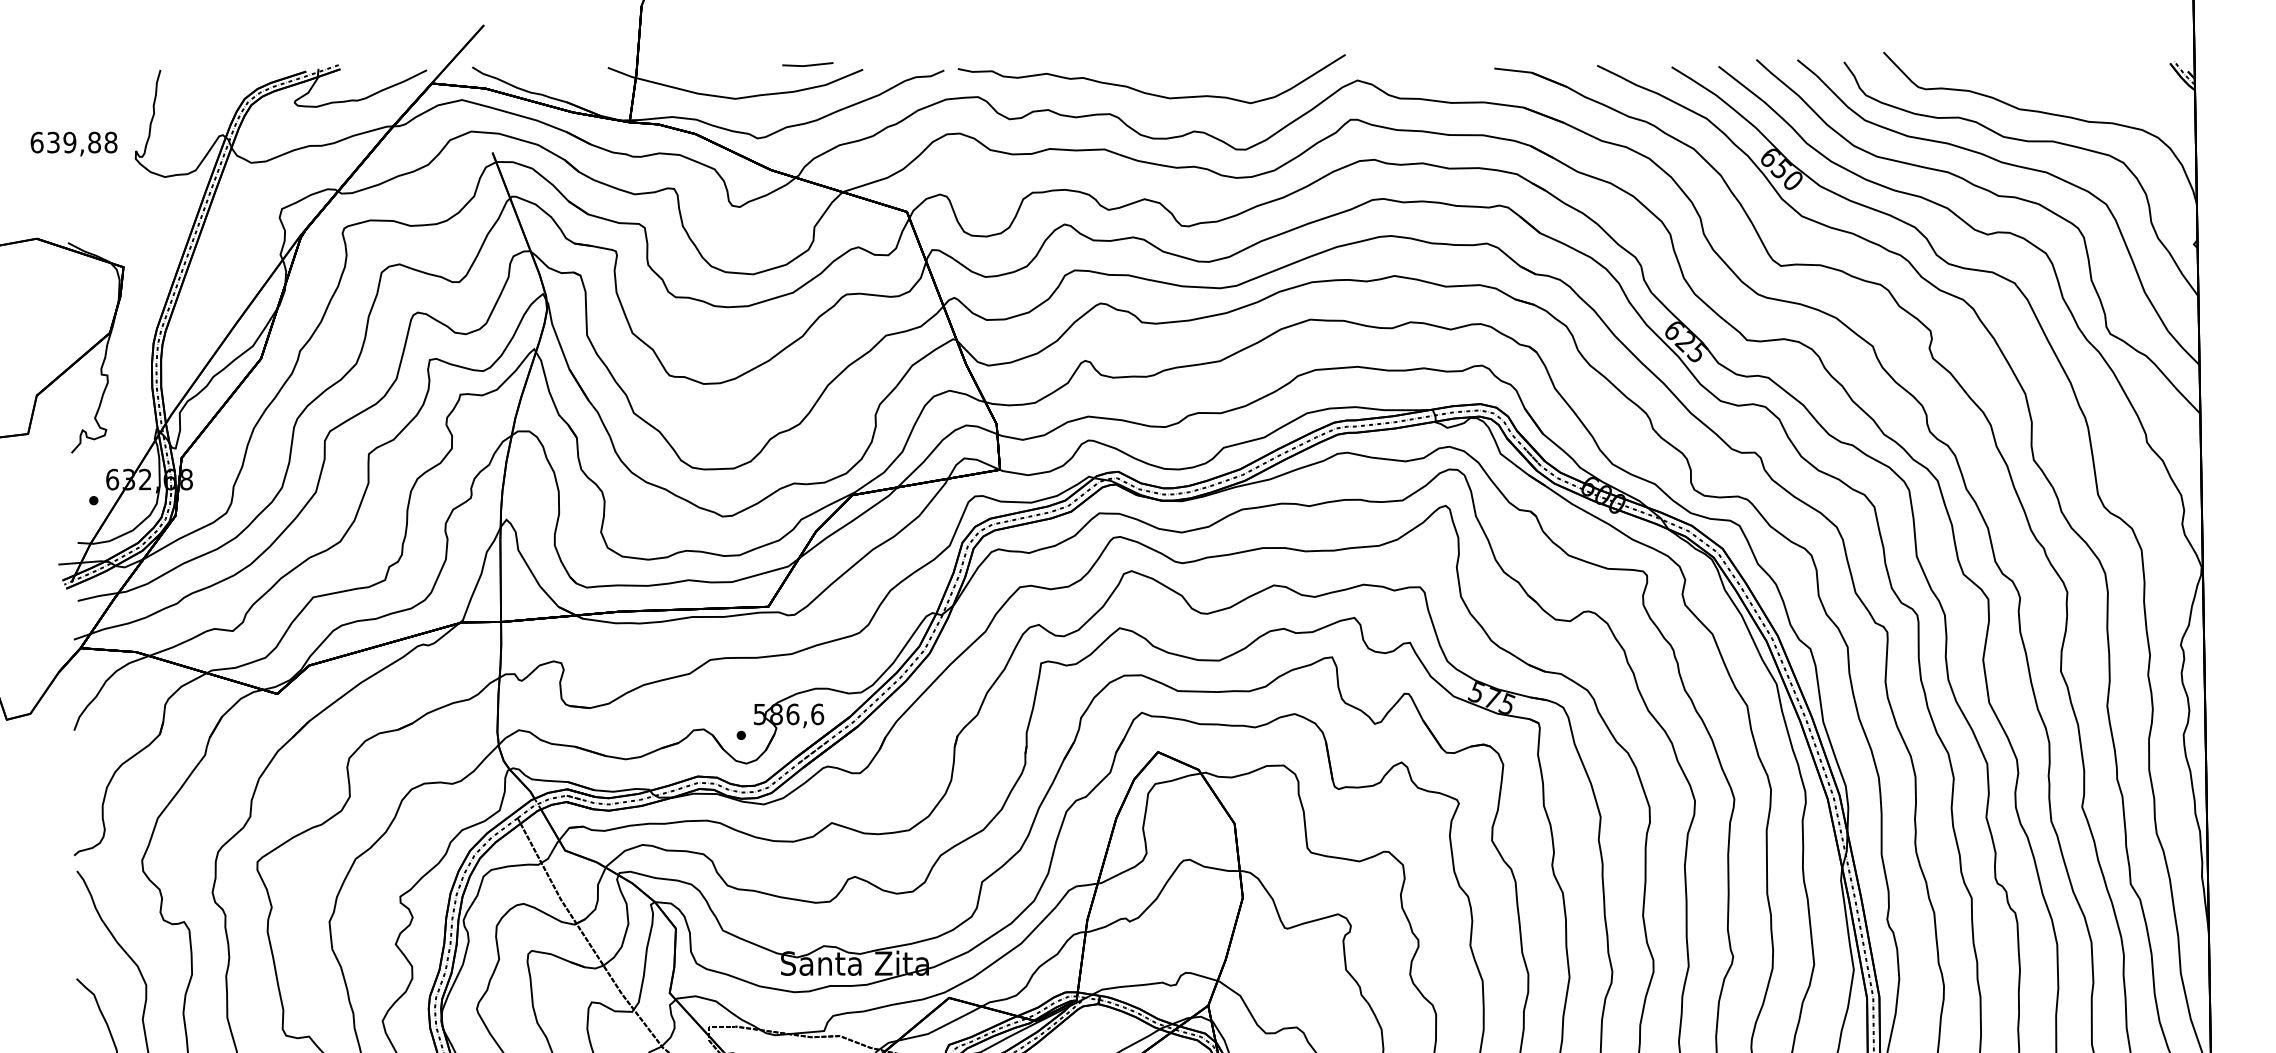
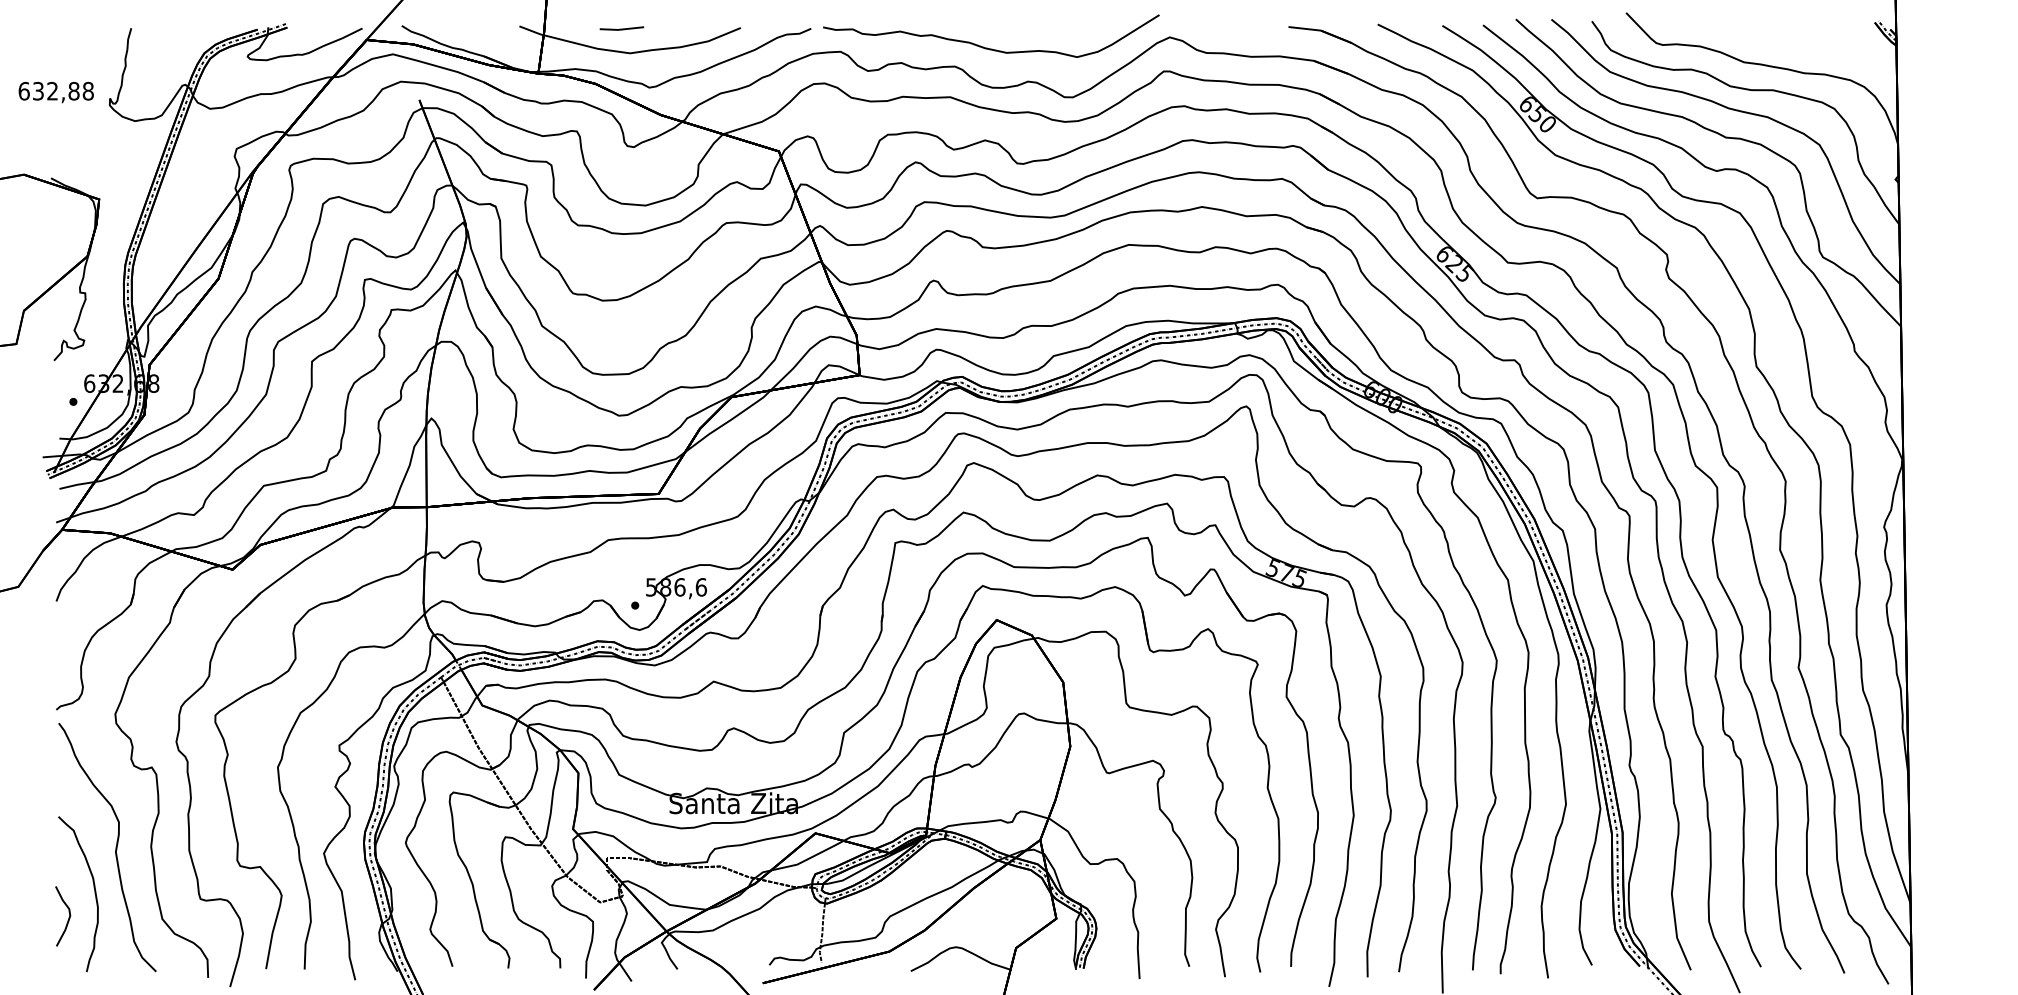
line: (807, 64) -> (621, 28), moved
text: (69, 142) -> (52, 91), 639,88 -> 632,88

